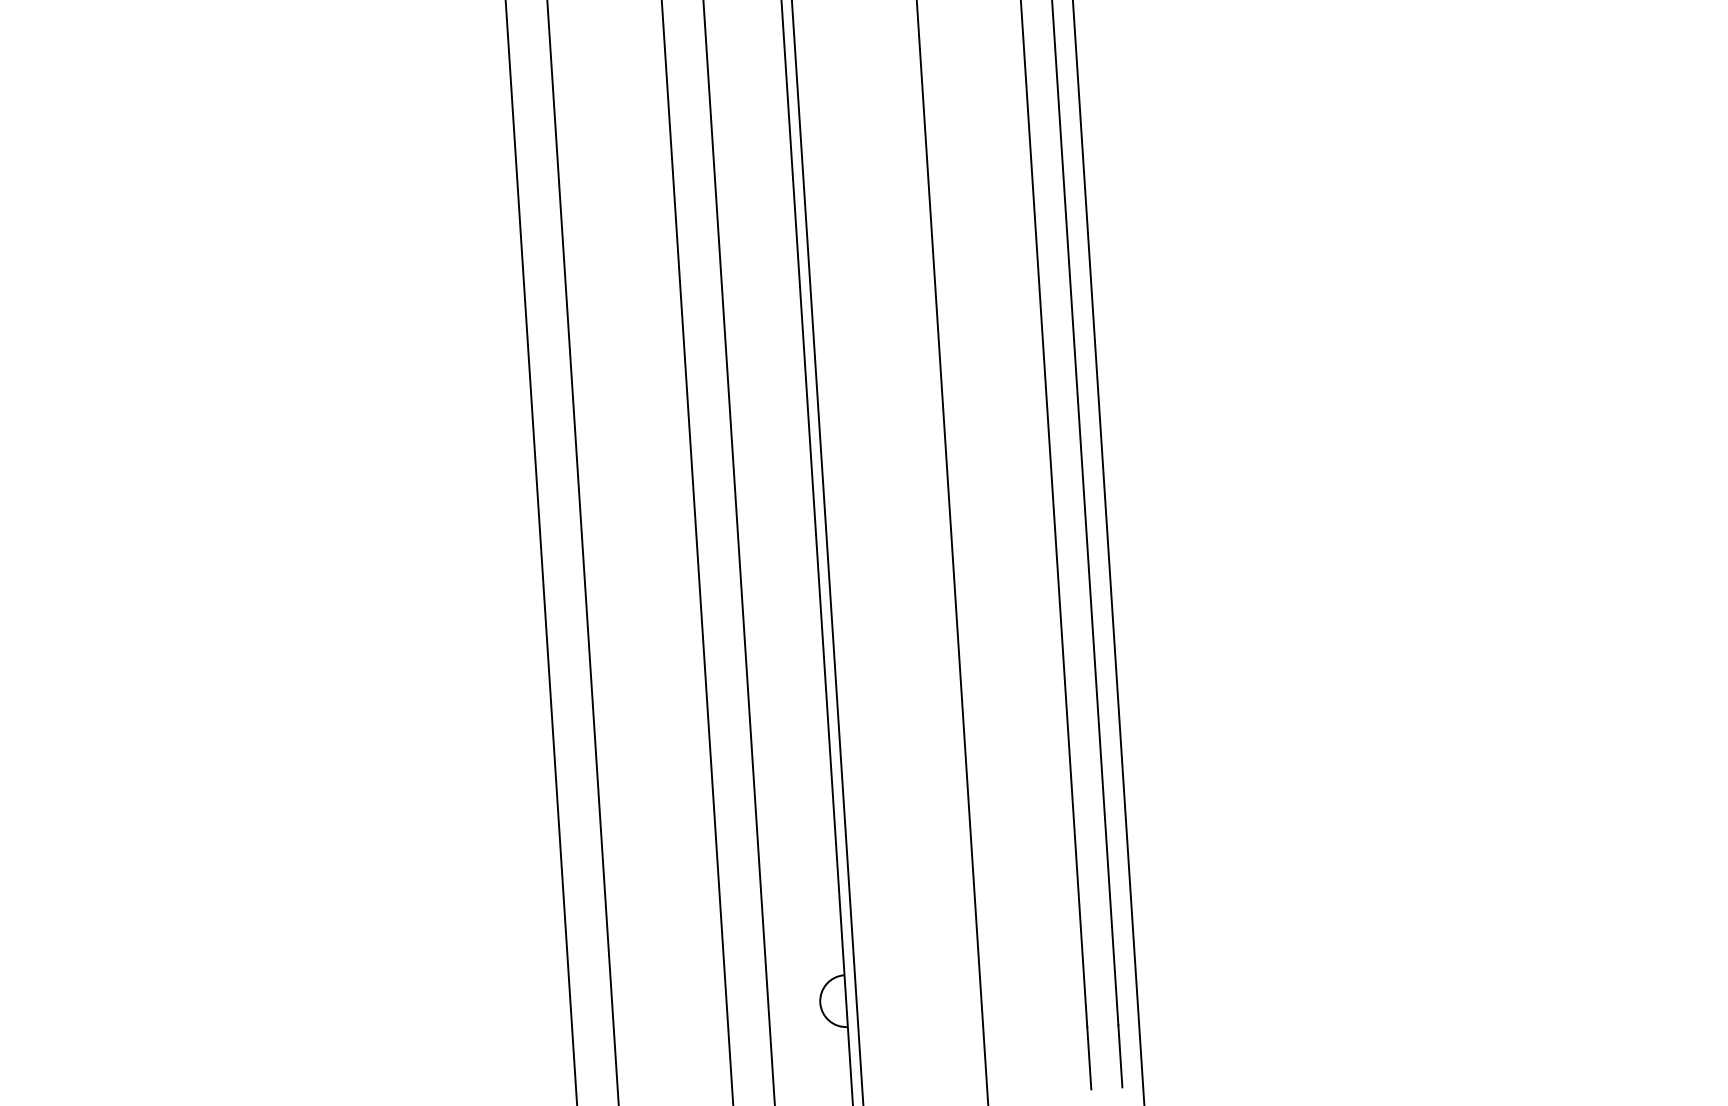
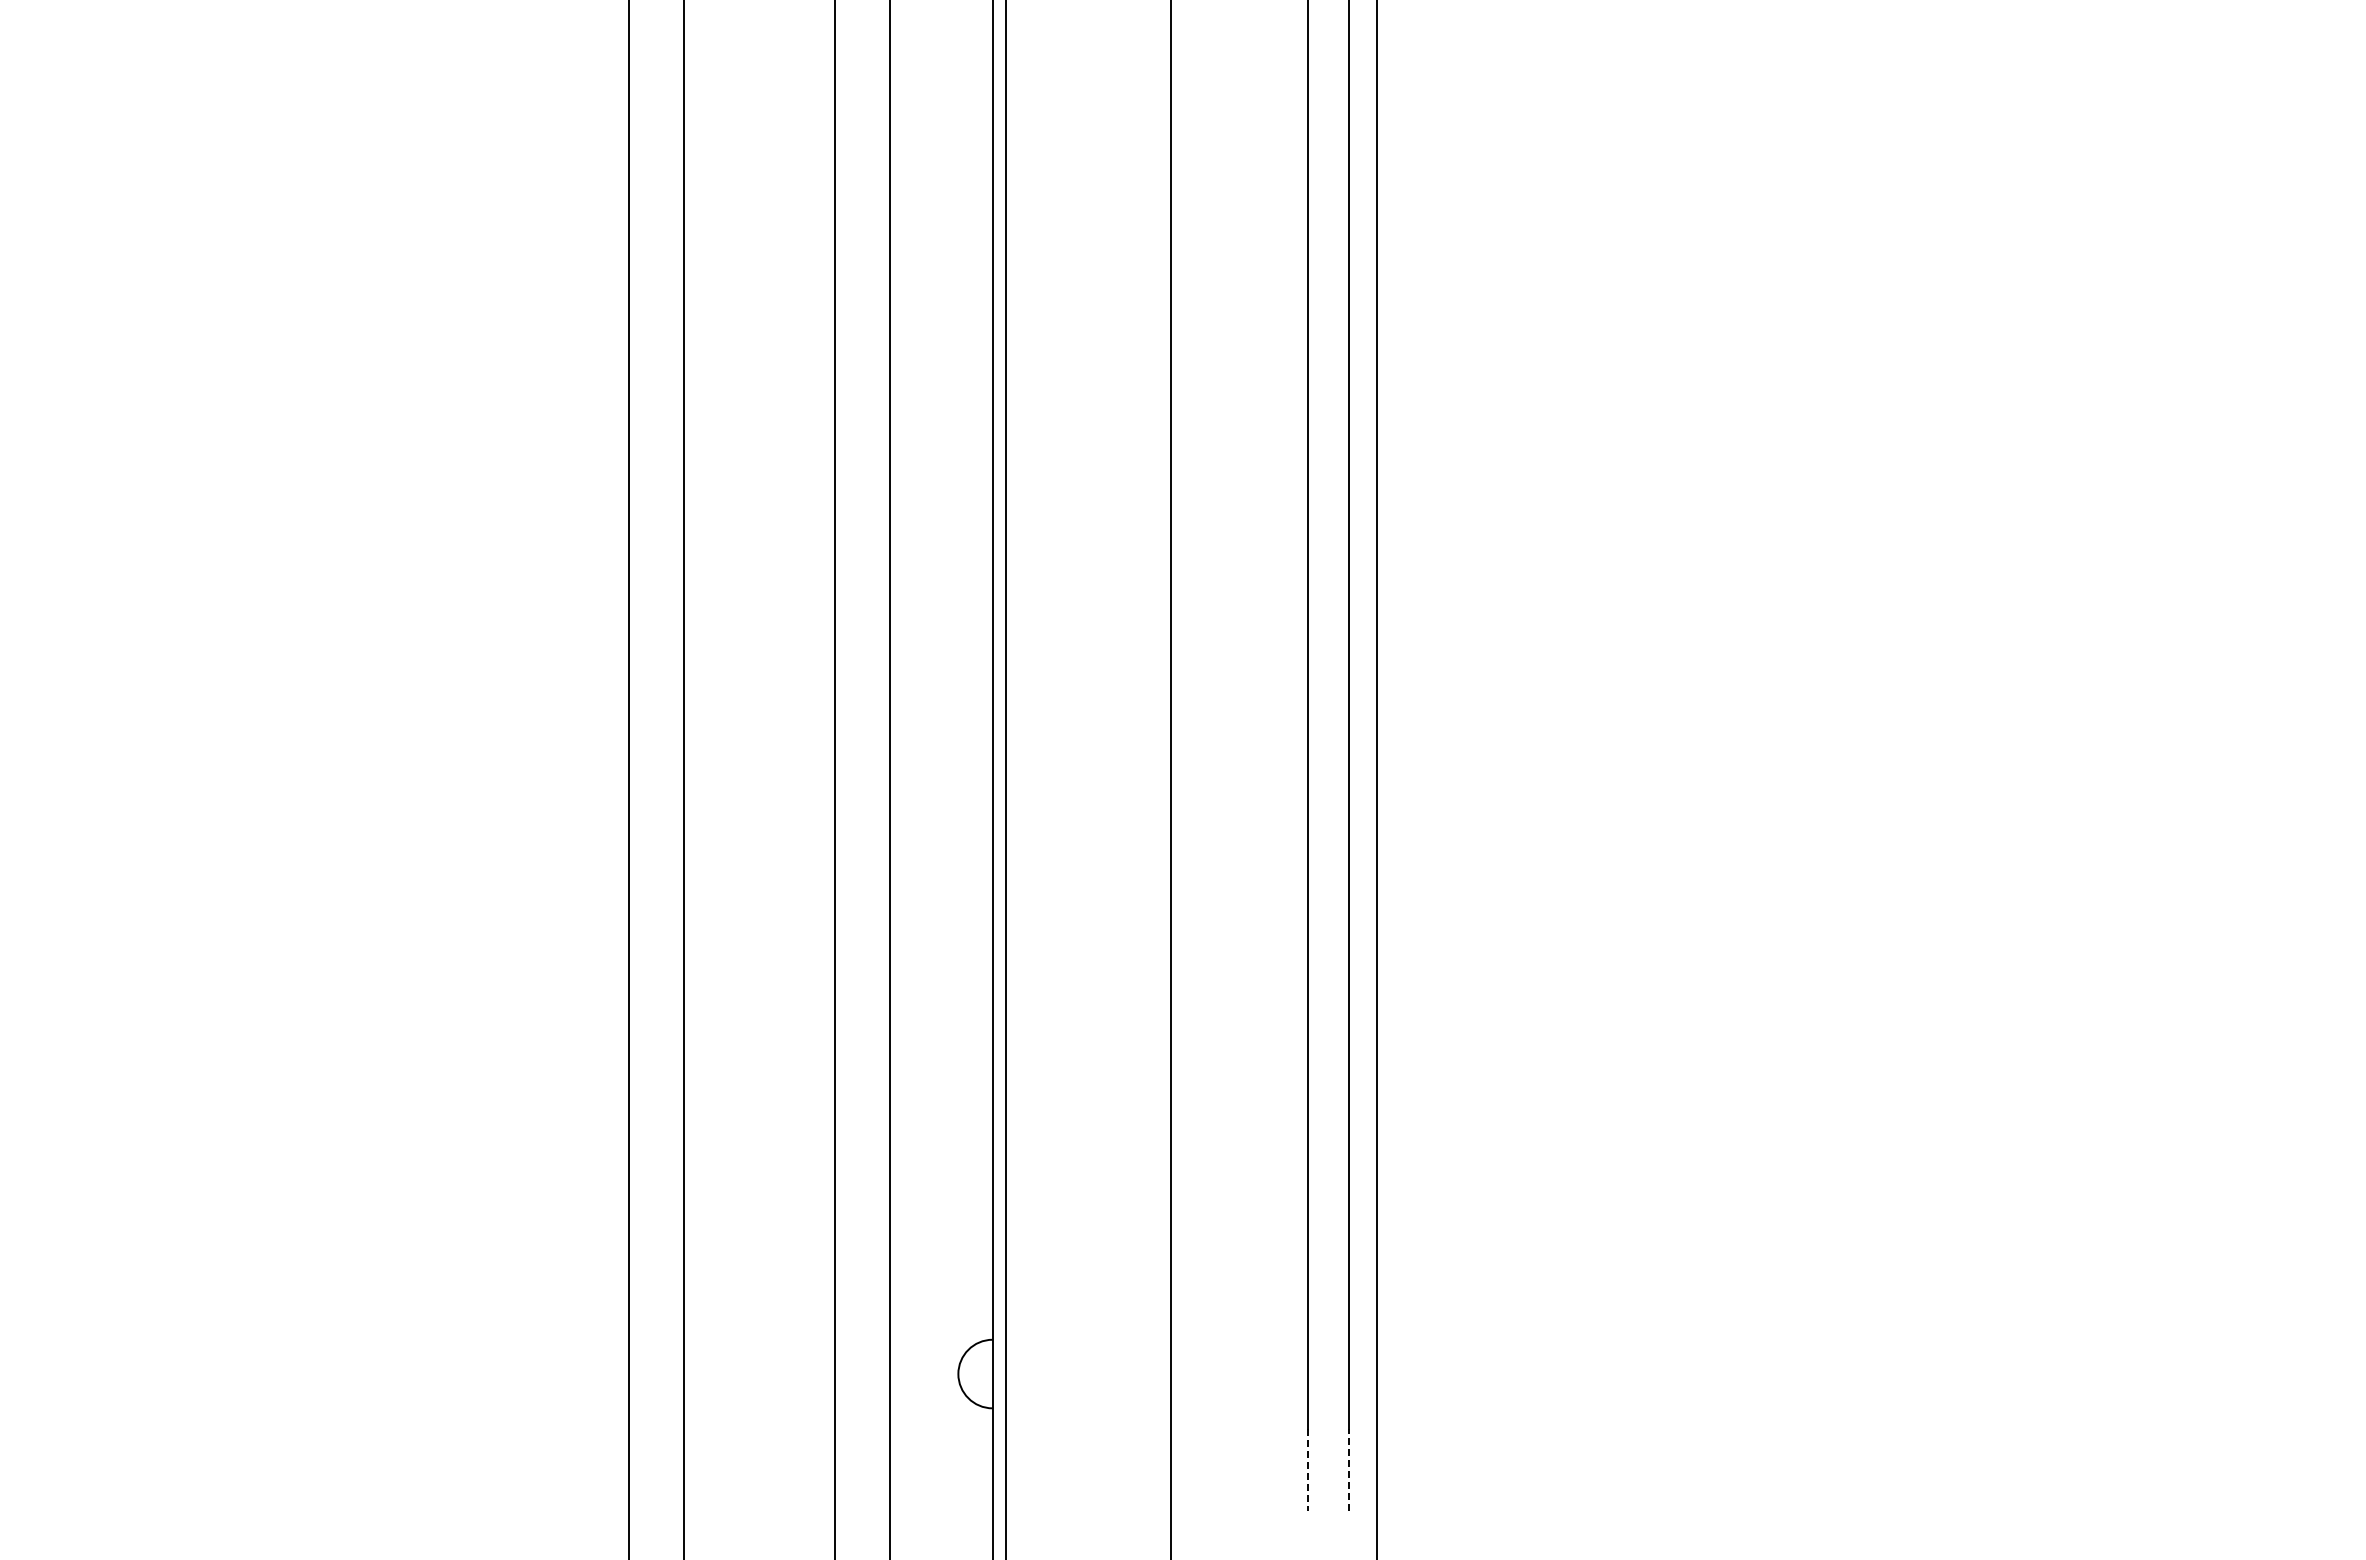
line: (1120, 1055) -> (1349, 1469), solid -> dashed
line: (1089, 1058) -> (1308, 1470), solid -> dashed

